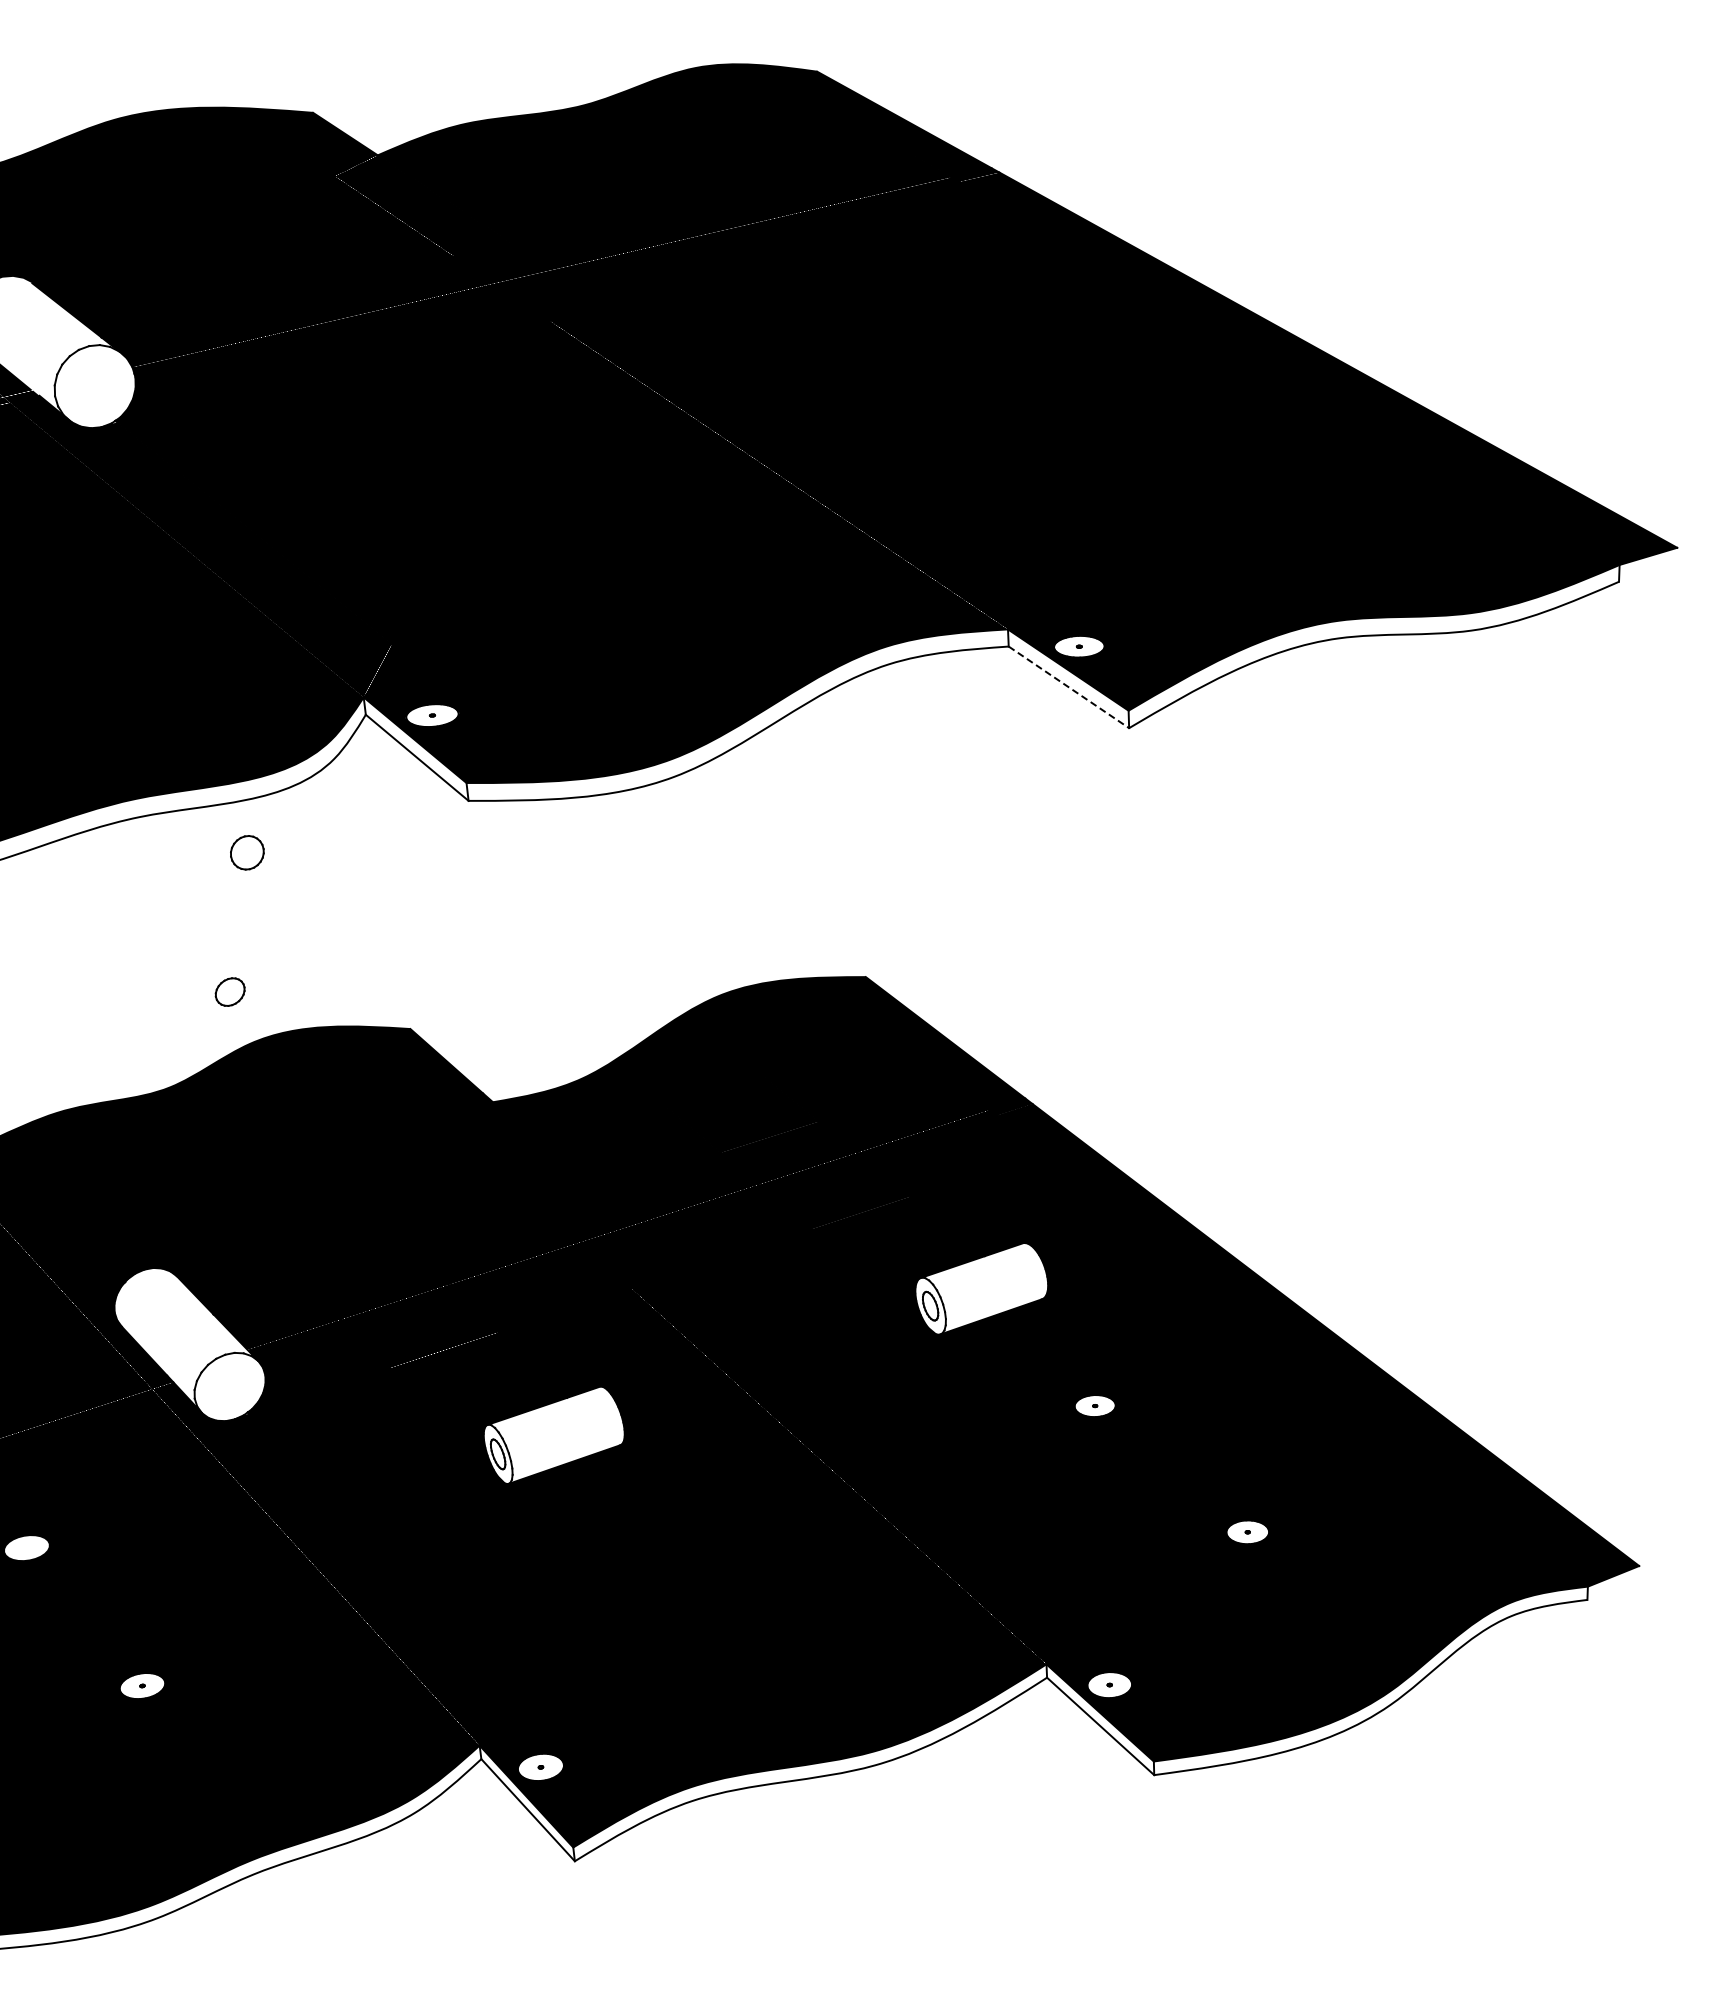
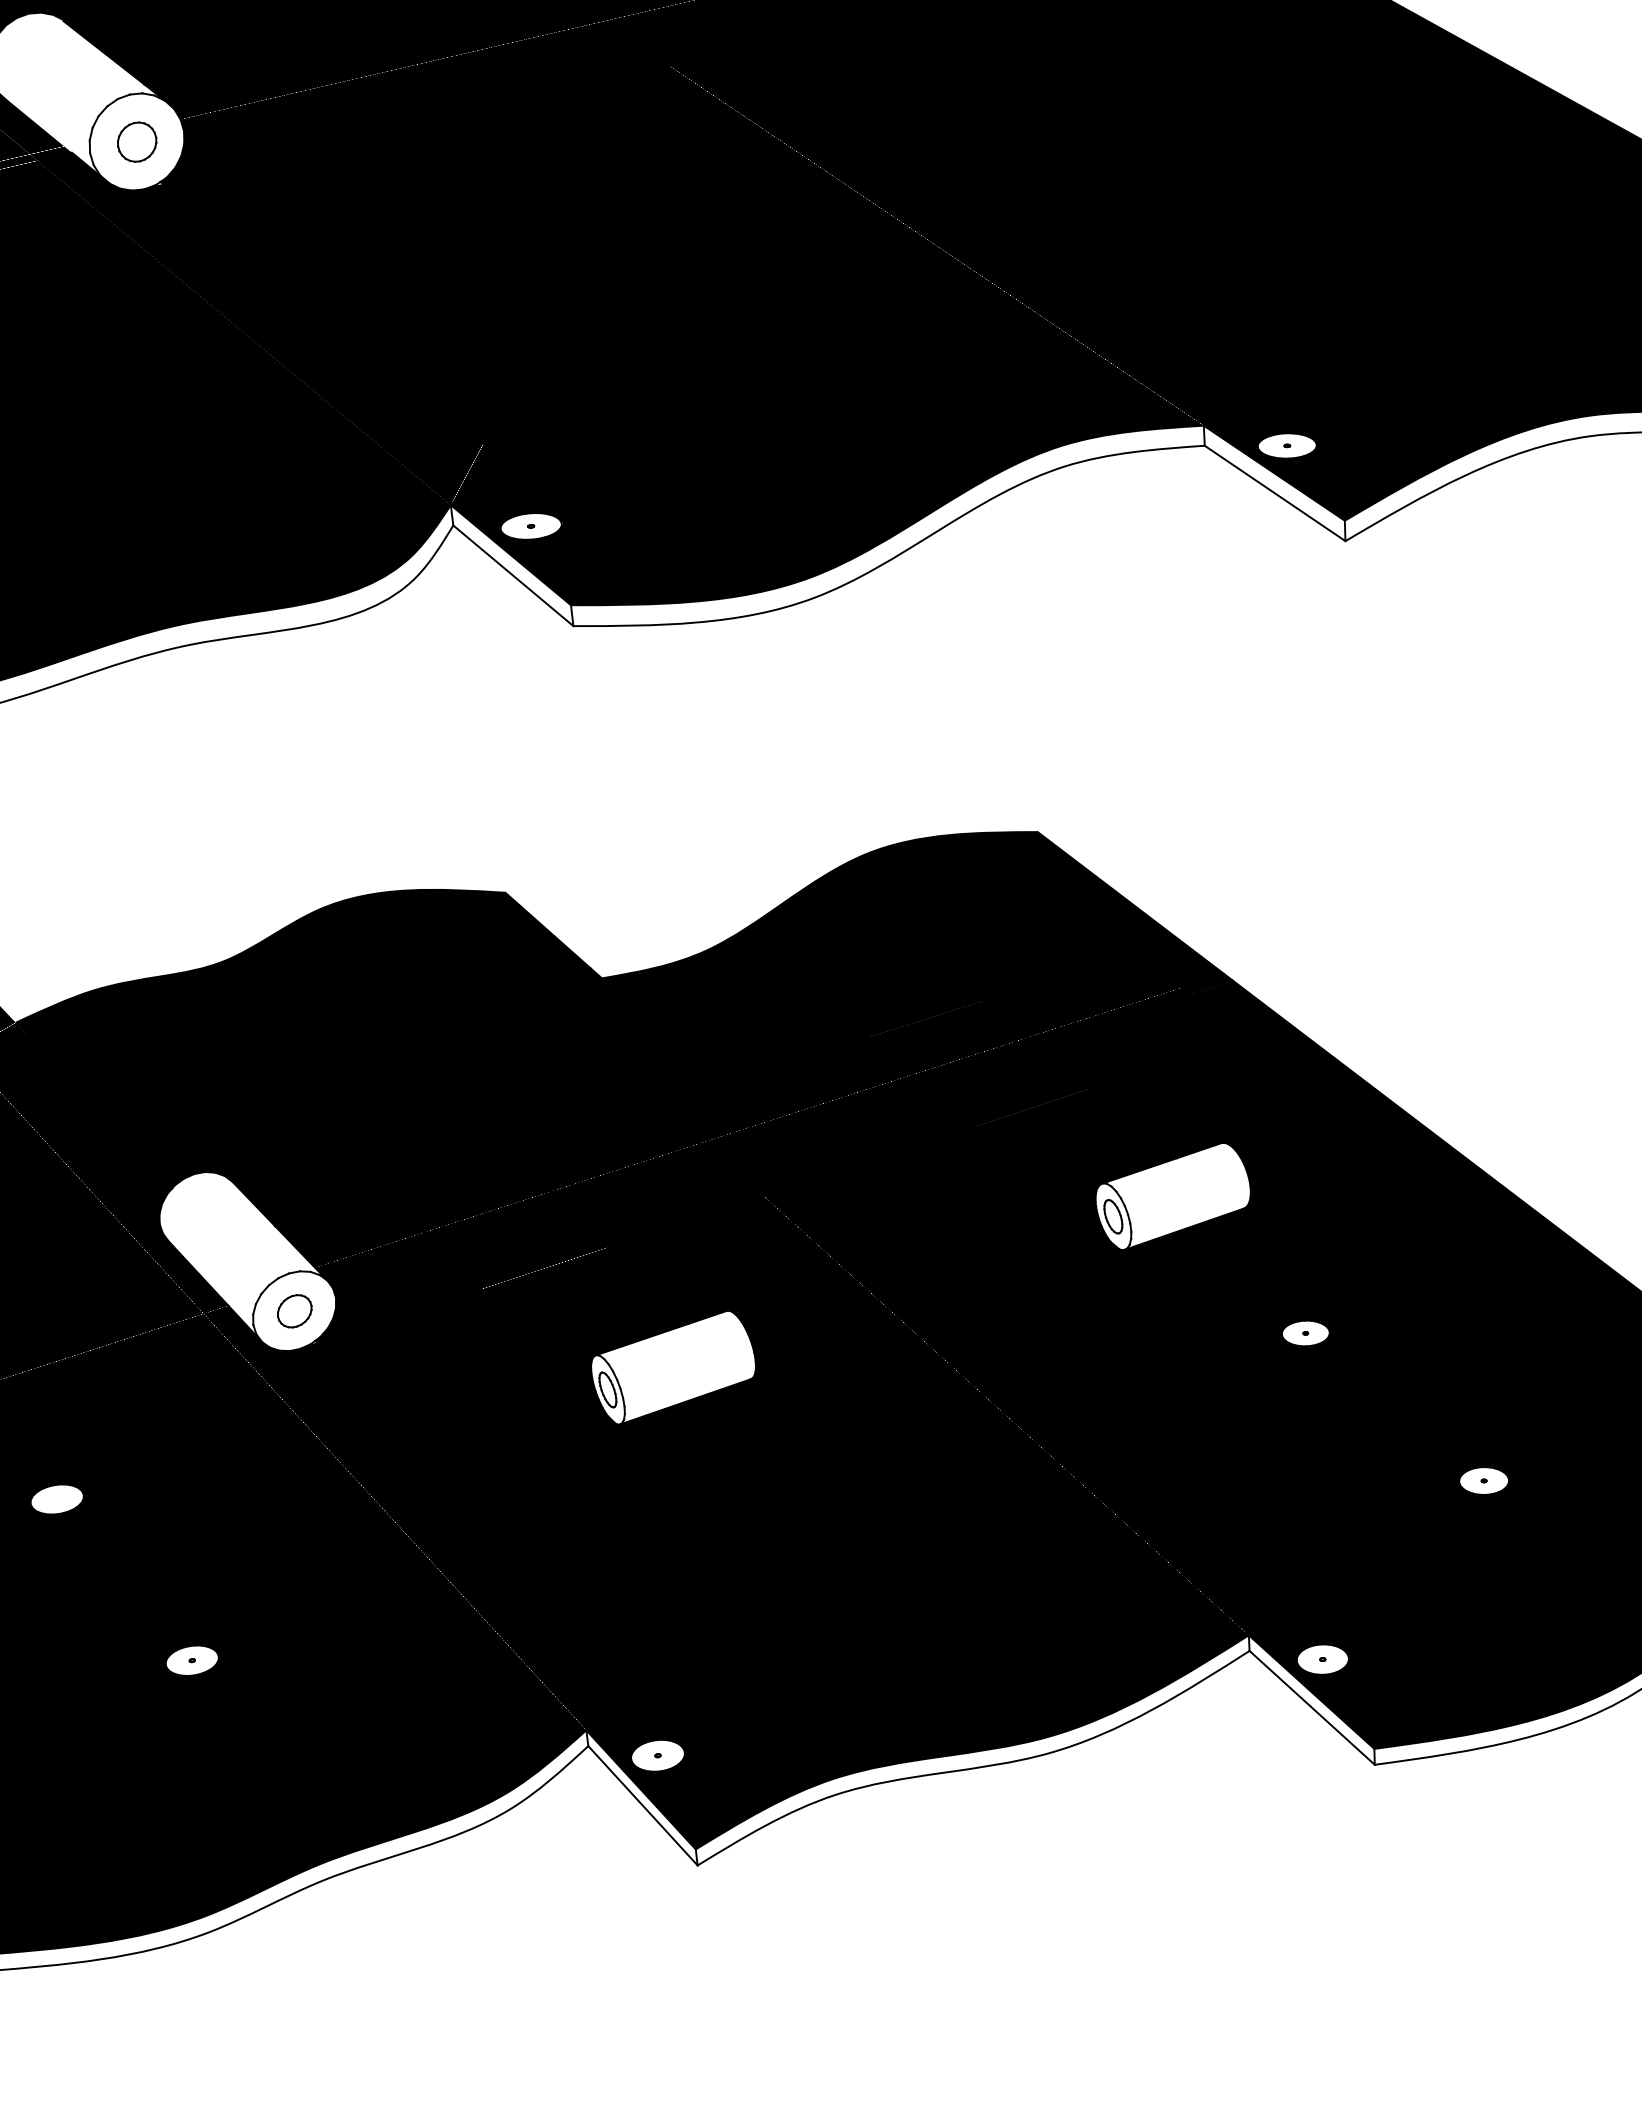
line: (1068, 687) -> (1274, 493), dashed -> solid
part: (247, 852) -> (137, 141), moved
part: (229, 991) -> (293, 1310), moved

